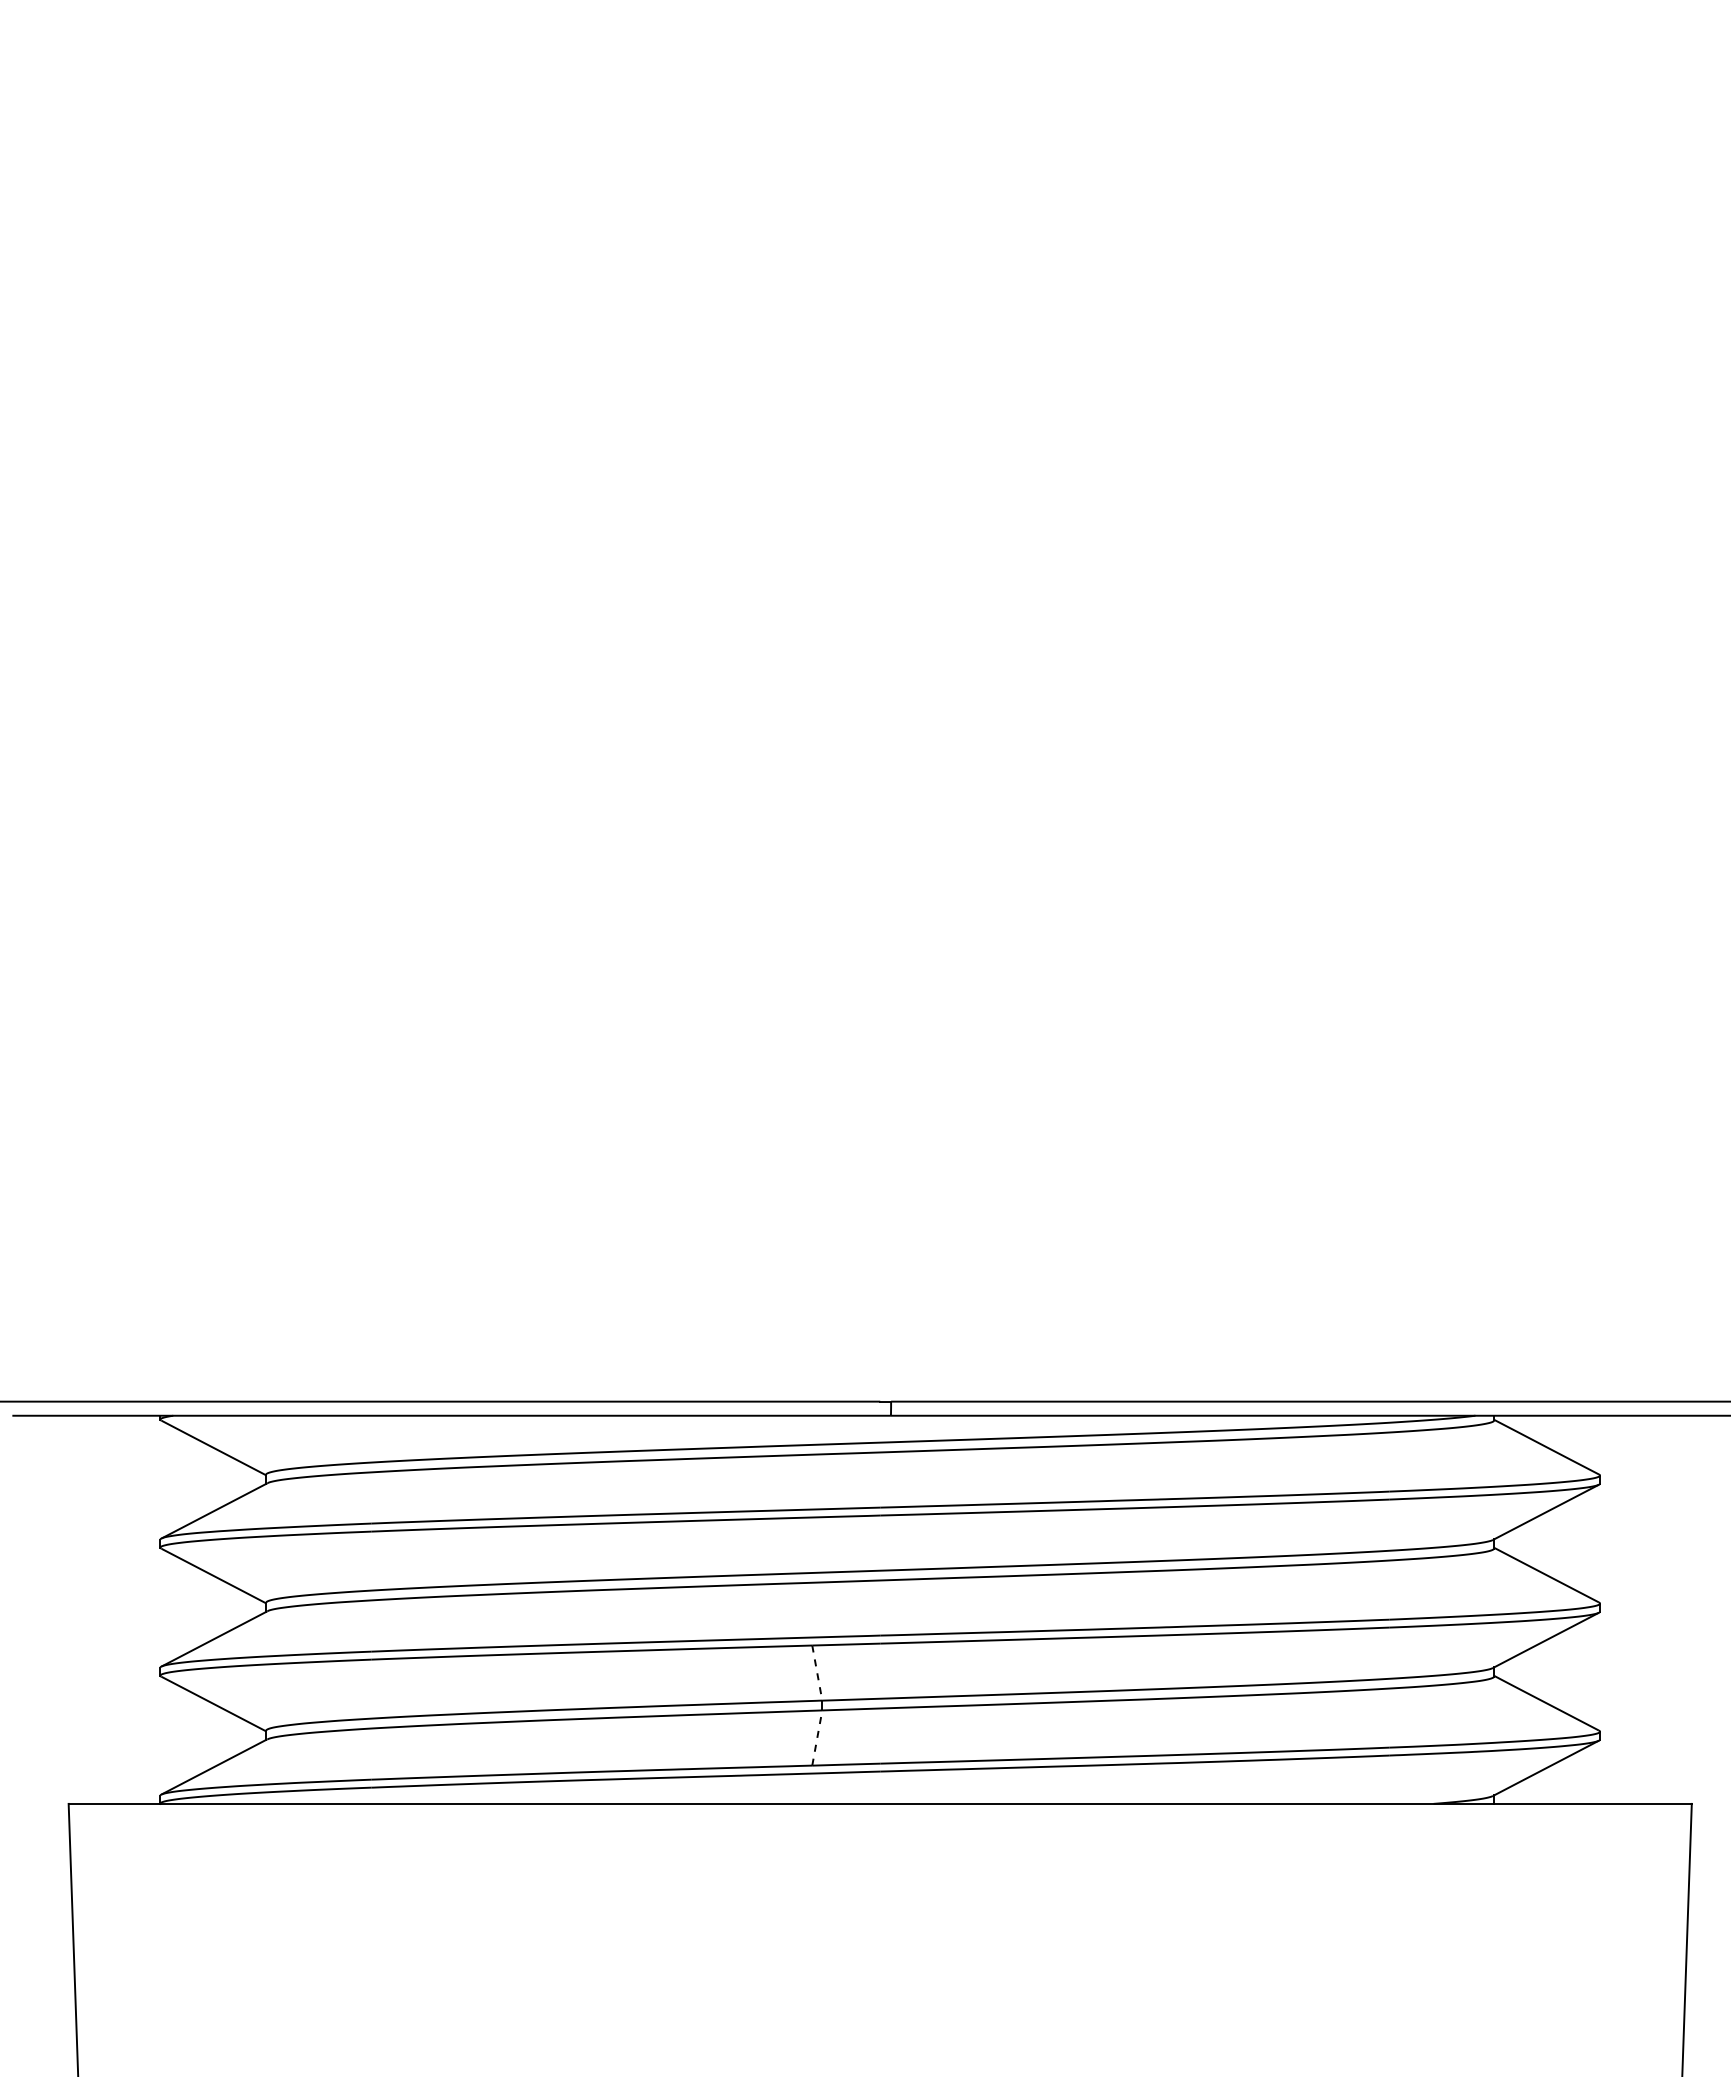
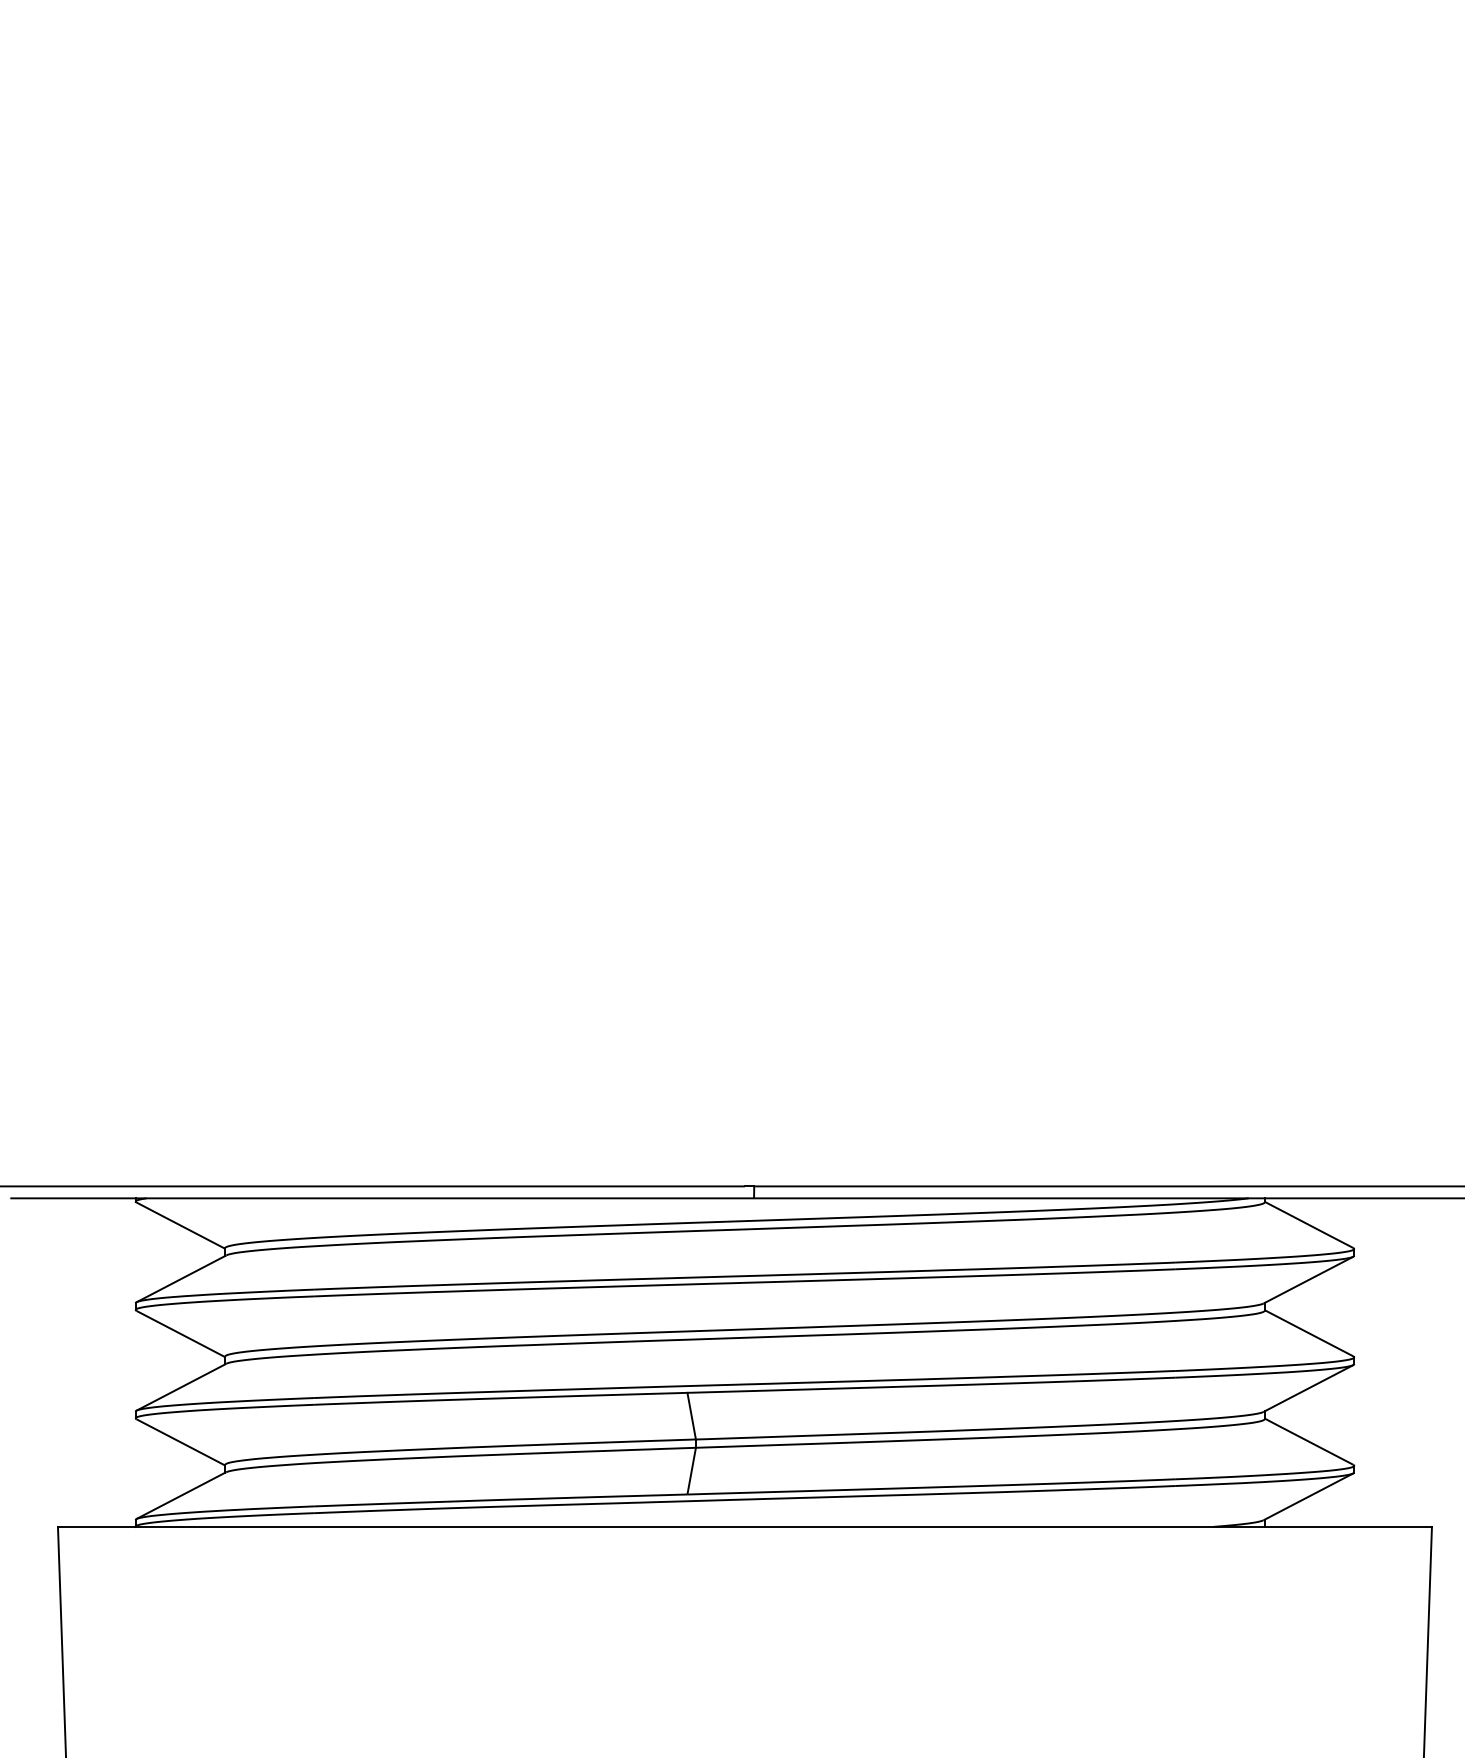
line: (817, 1673) -> (691, 1416), dashed -> solid
line: (817, 1738) -> (691, 1471), dashed -> solid

